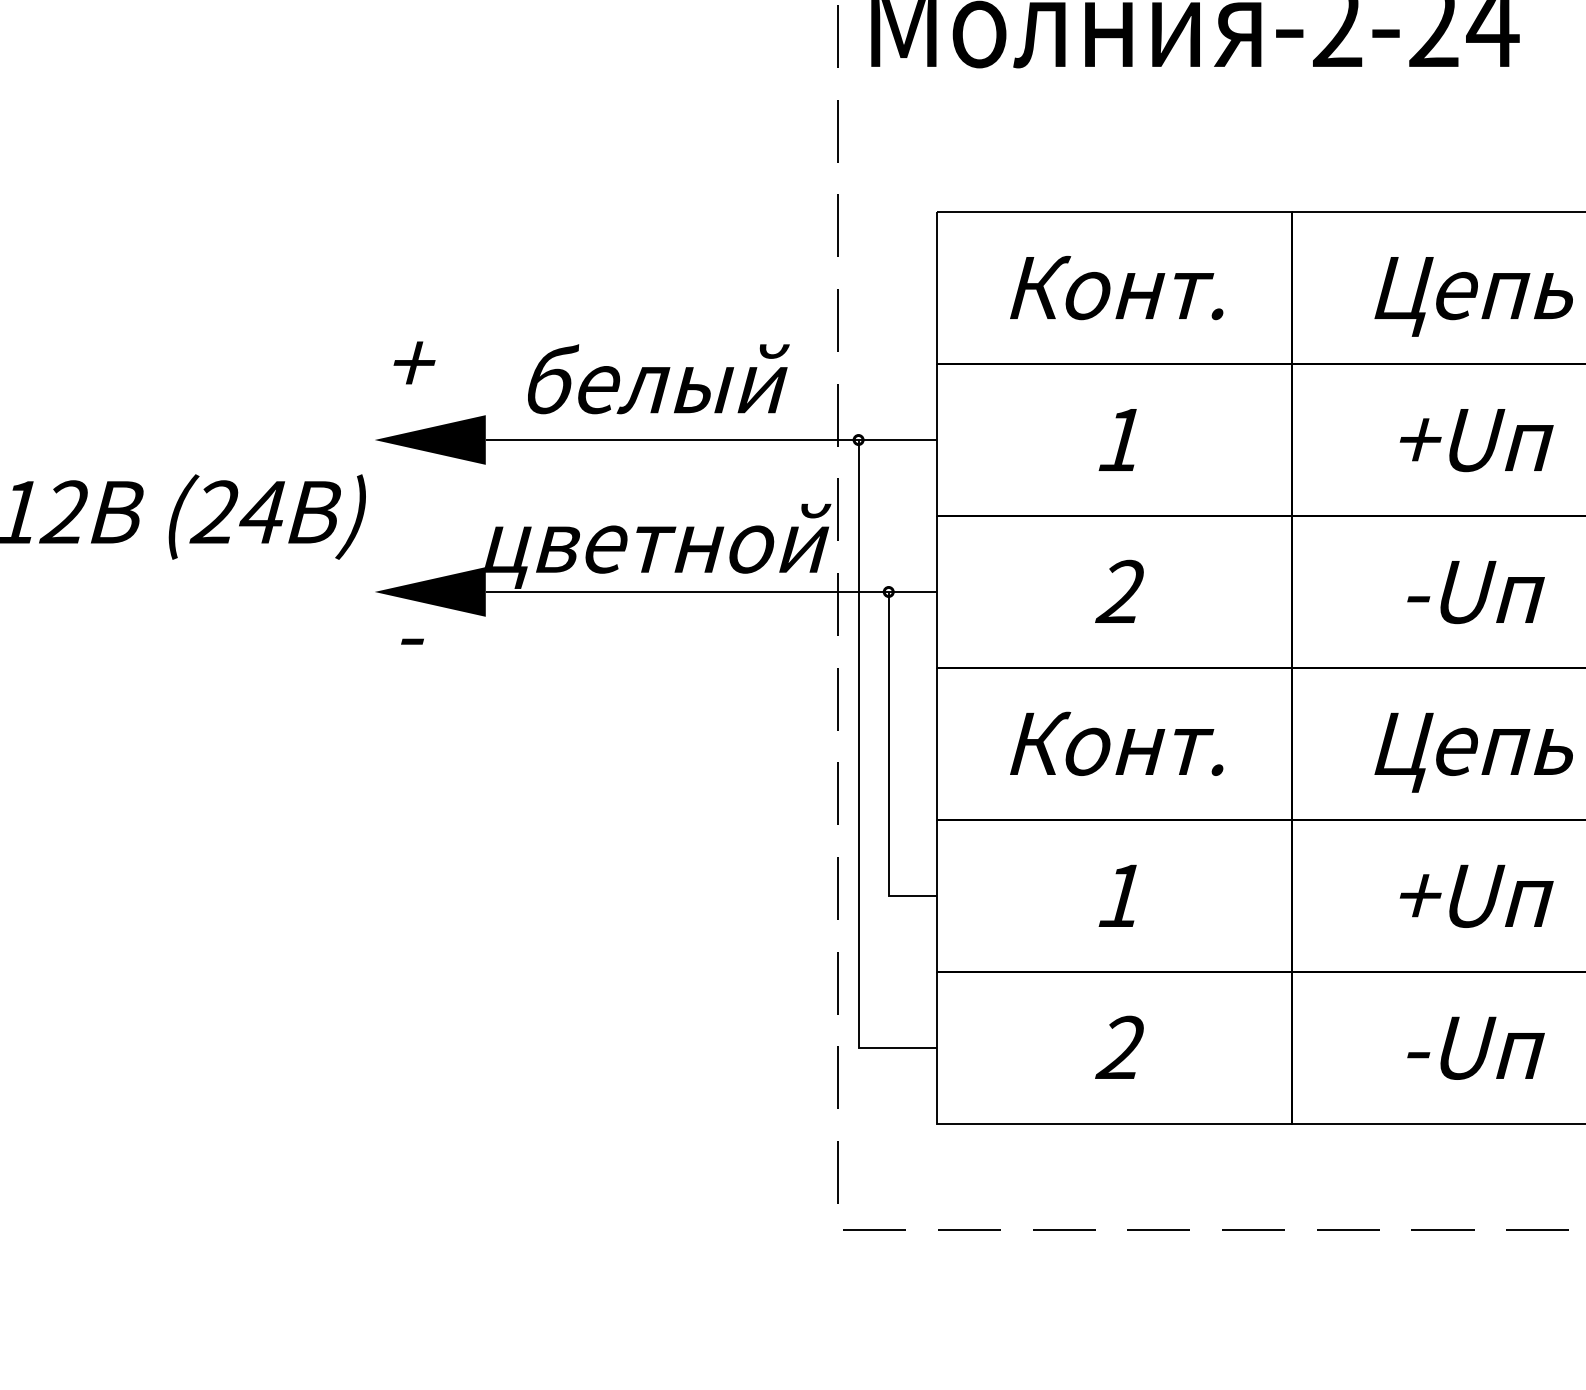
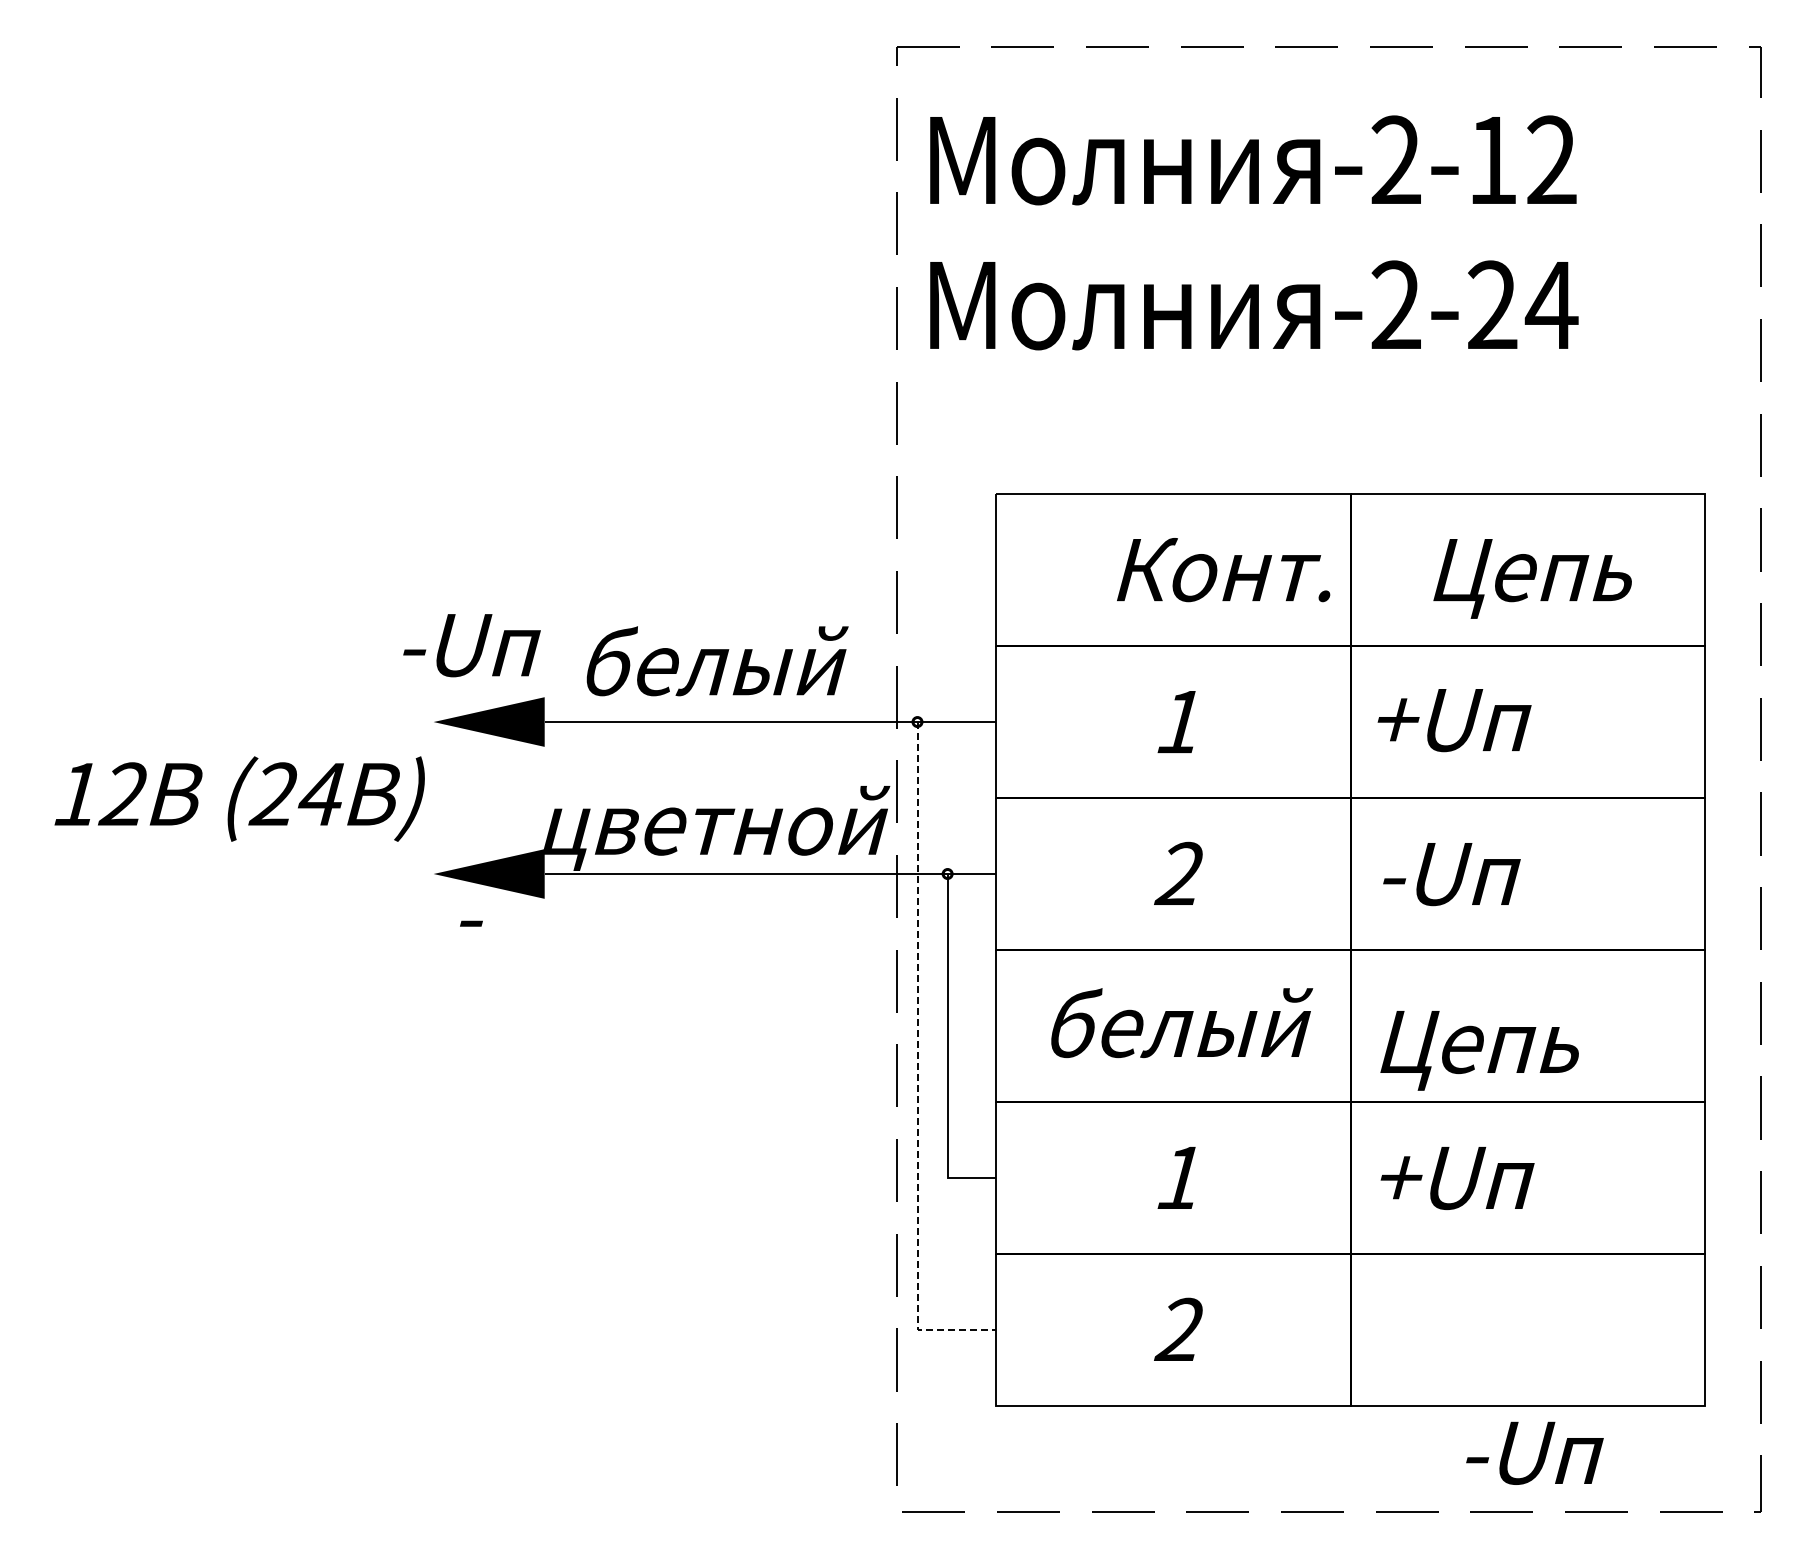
text: (1116, 288) -> (1223, 570), moved
text: (412, 363) -> (471, 645), + -> -Uп
text: (1476, 440) -> (1454, 720), moved
text: (1475, 592) -> (1451, 874), moved
text: (1123, 741) -> (1182, 1023), Конт. -> белый
text: (1473, 752) -> (1479, 1050), moved
line: (858, 783) -> (917, 1065), solid -> dashed
text: (1476, 896) -> (1457, 1178), moved
text: (1475, 1047) -> (1534, 1452), moved

